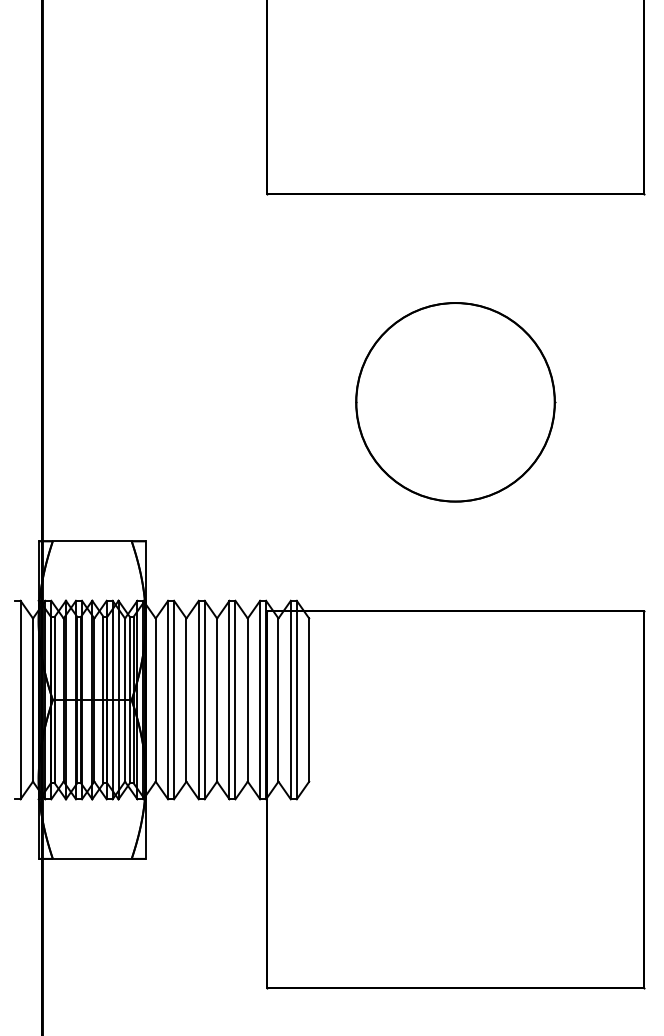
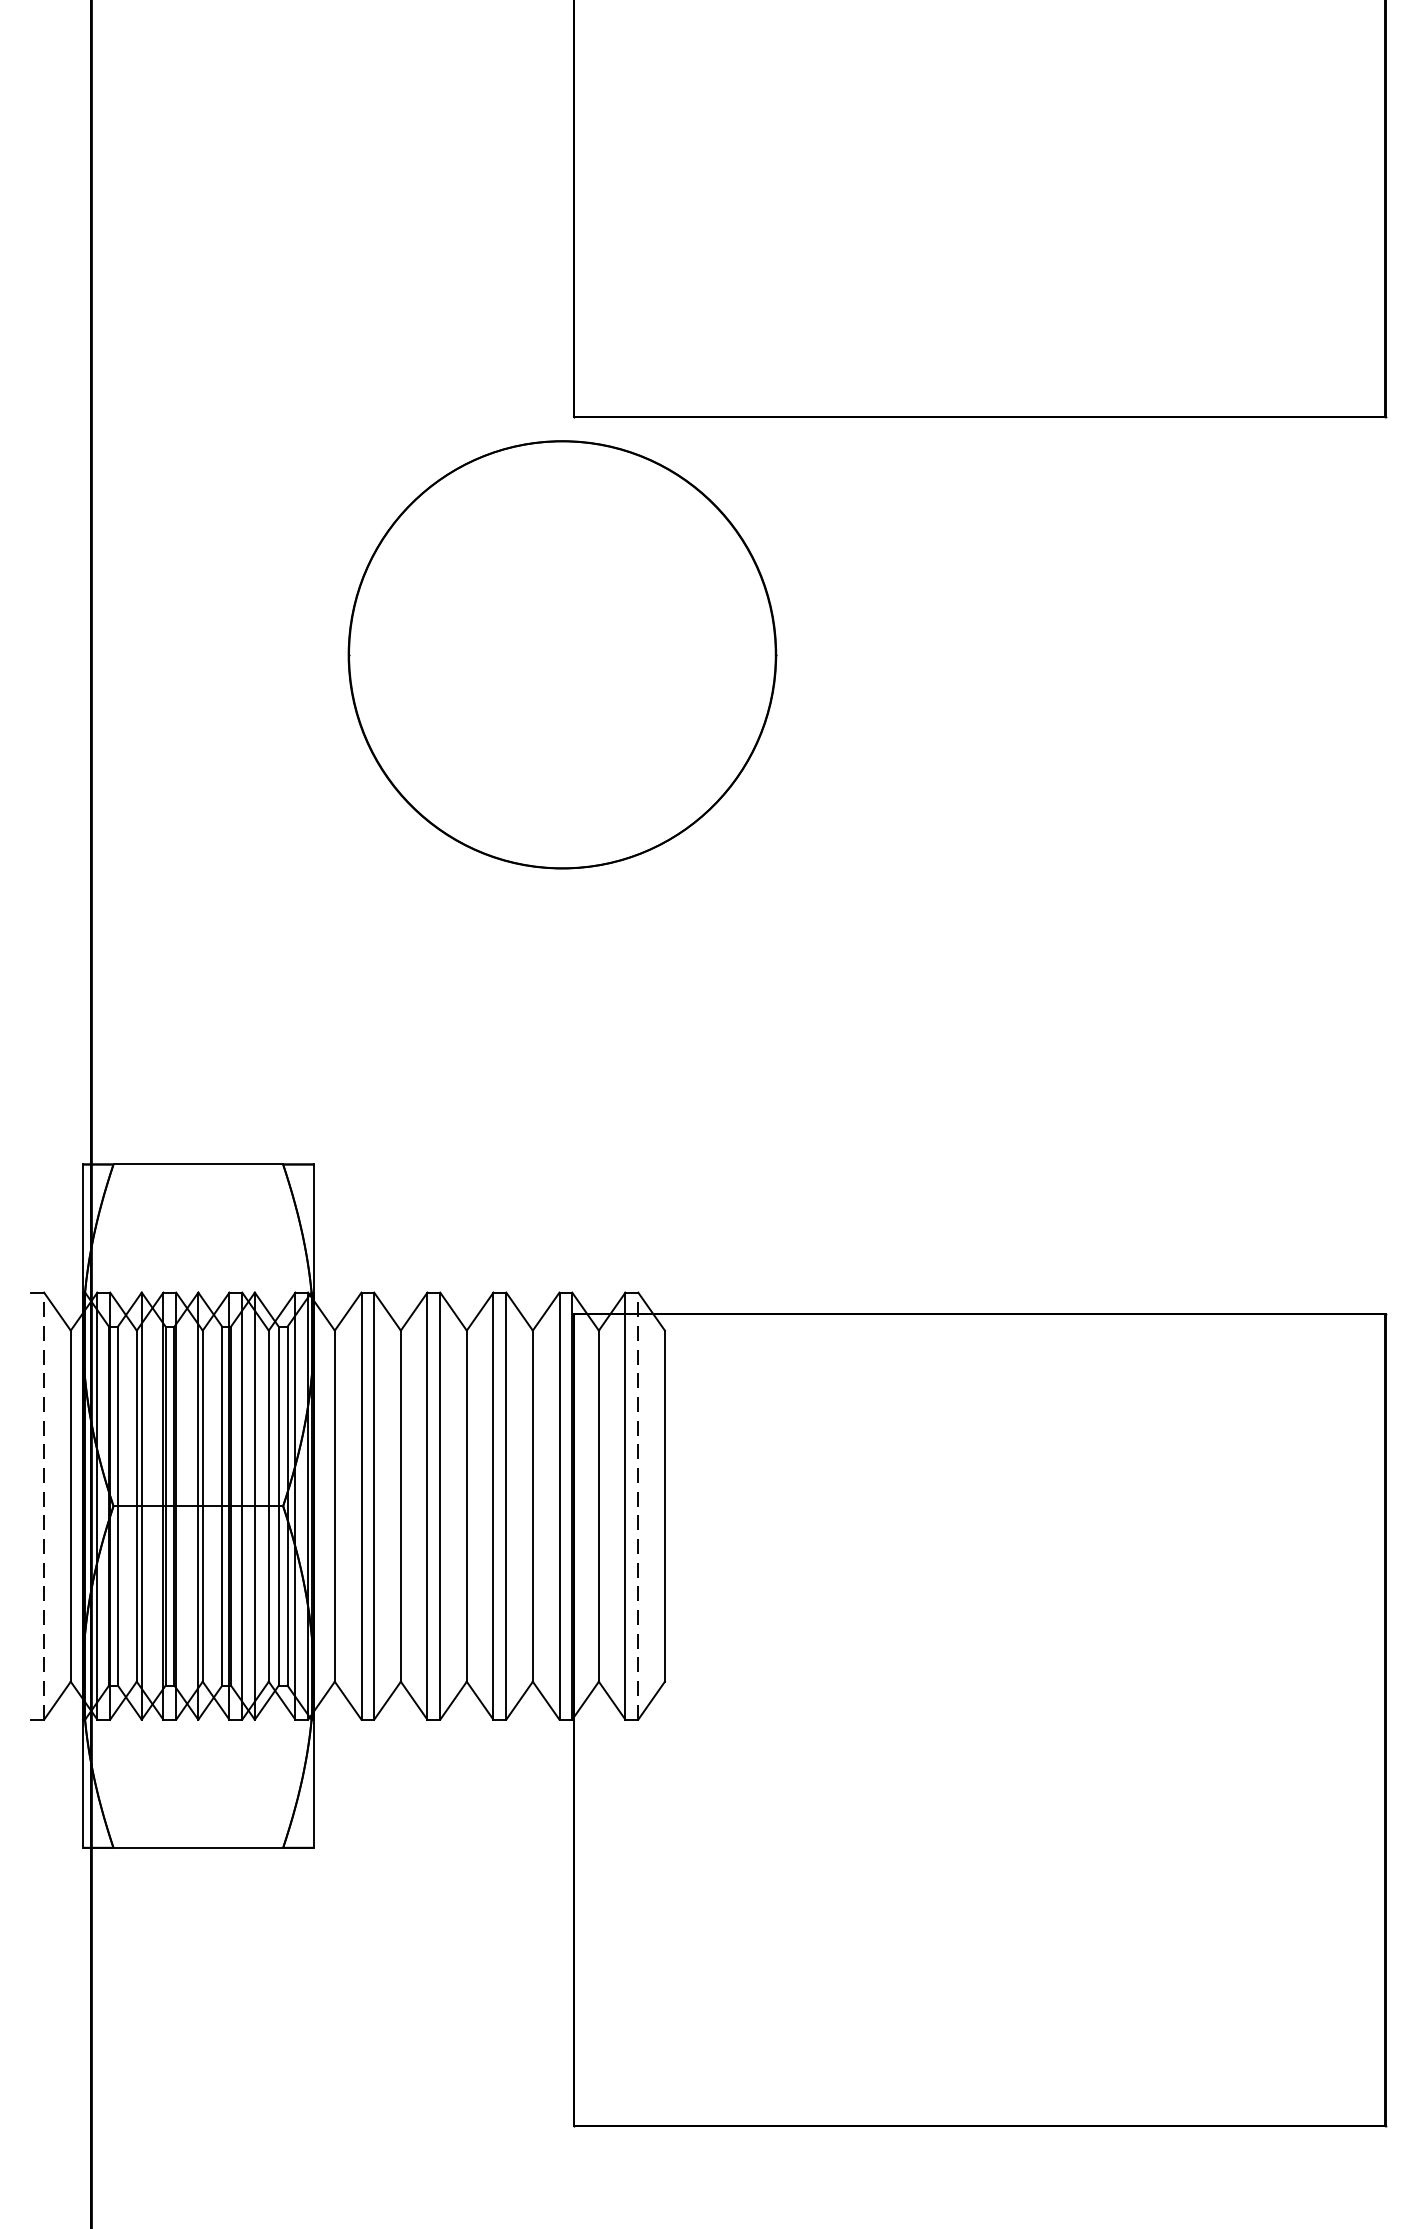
part: (455, 402) -> (562, 655), moved
line: (20, 699) -> (43, 1504), solid -> dashed
line: (296, 699) -> (637, 1504), solid -> dashed

